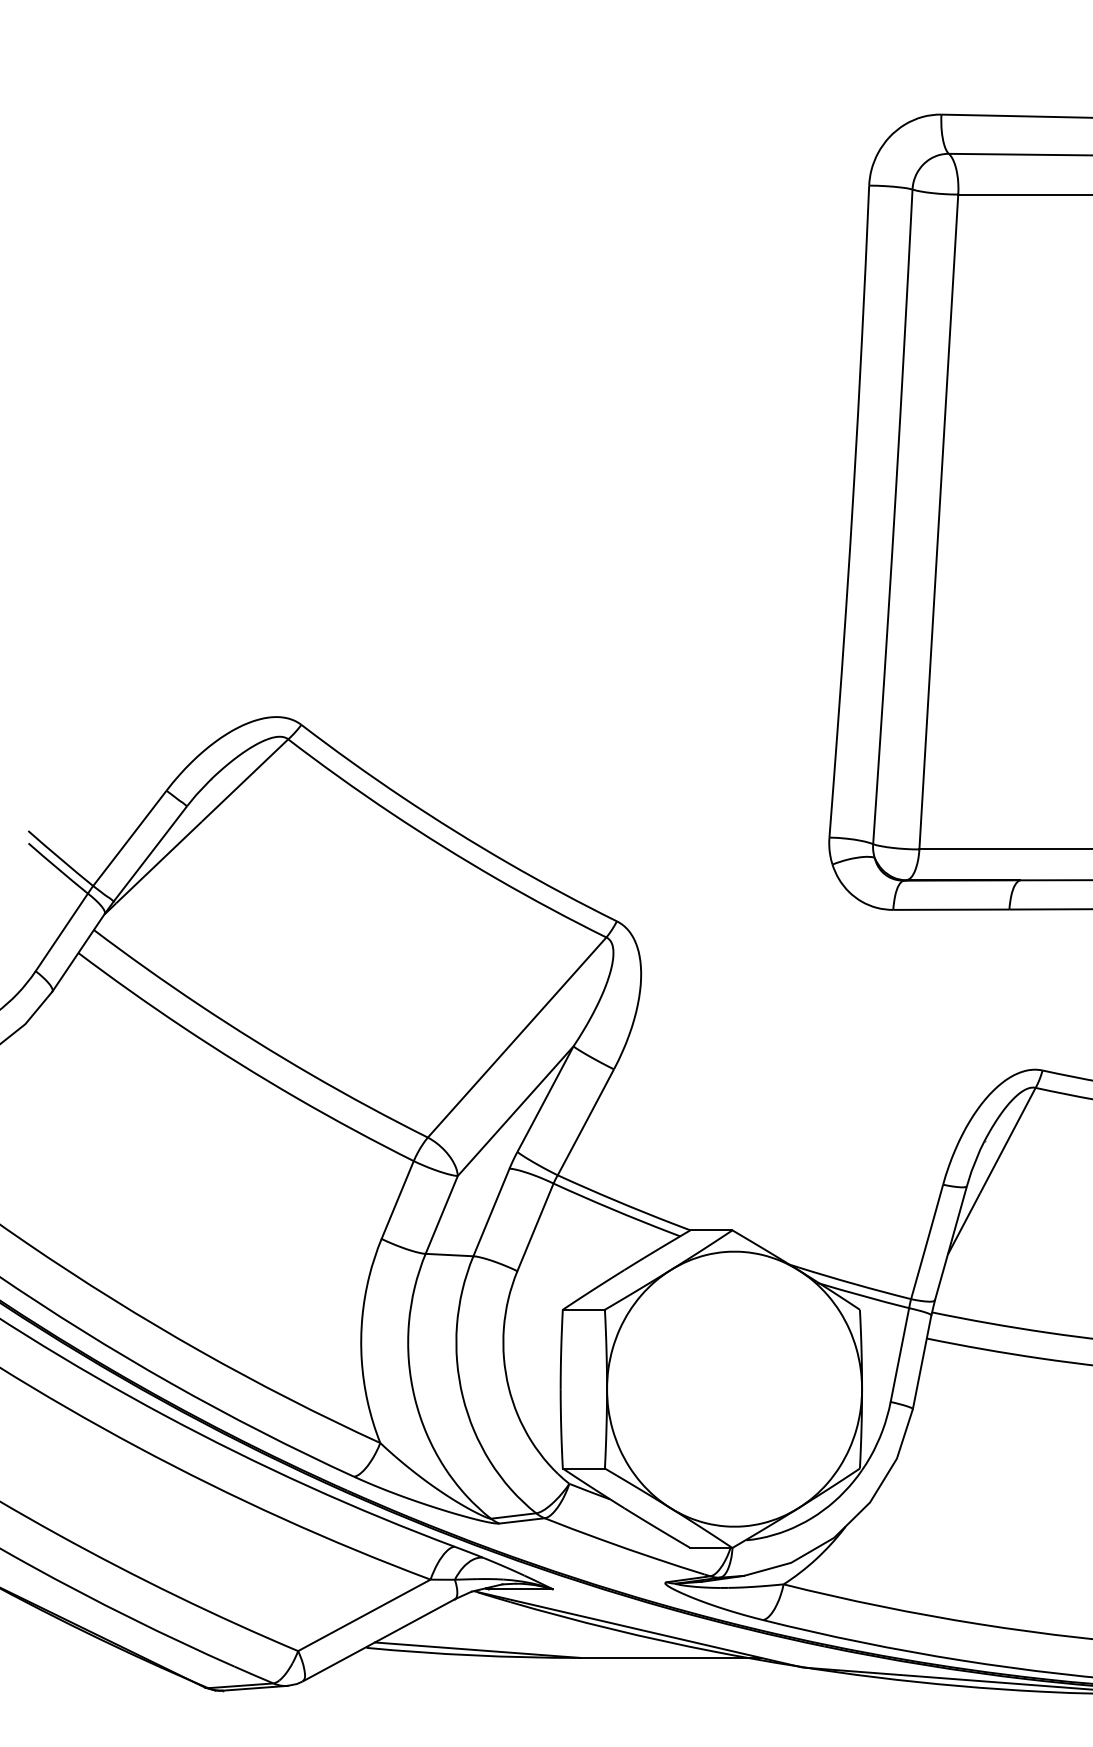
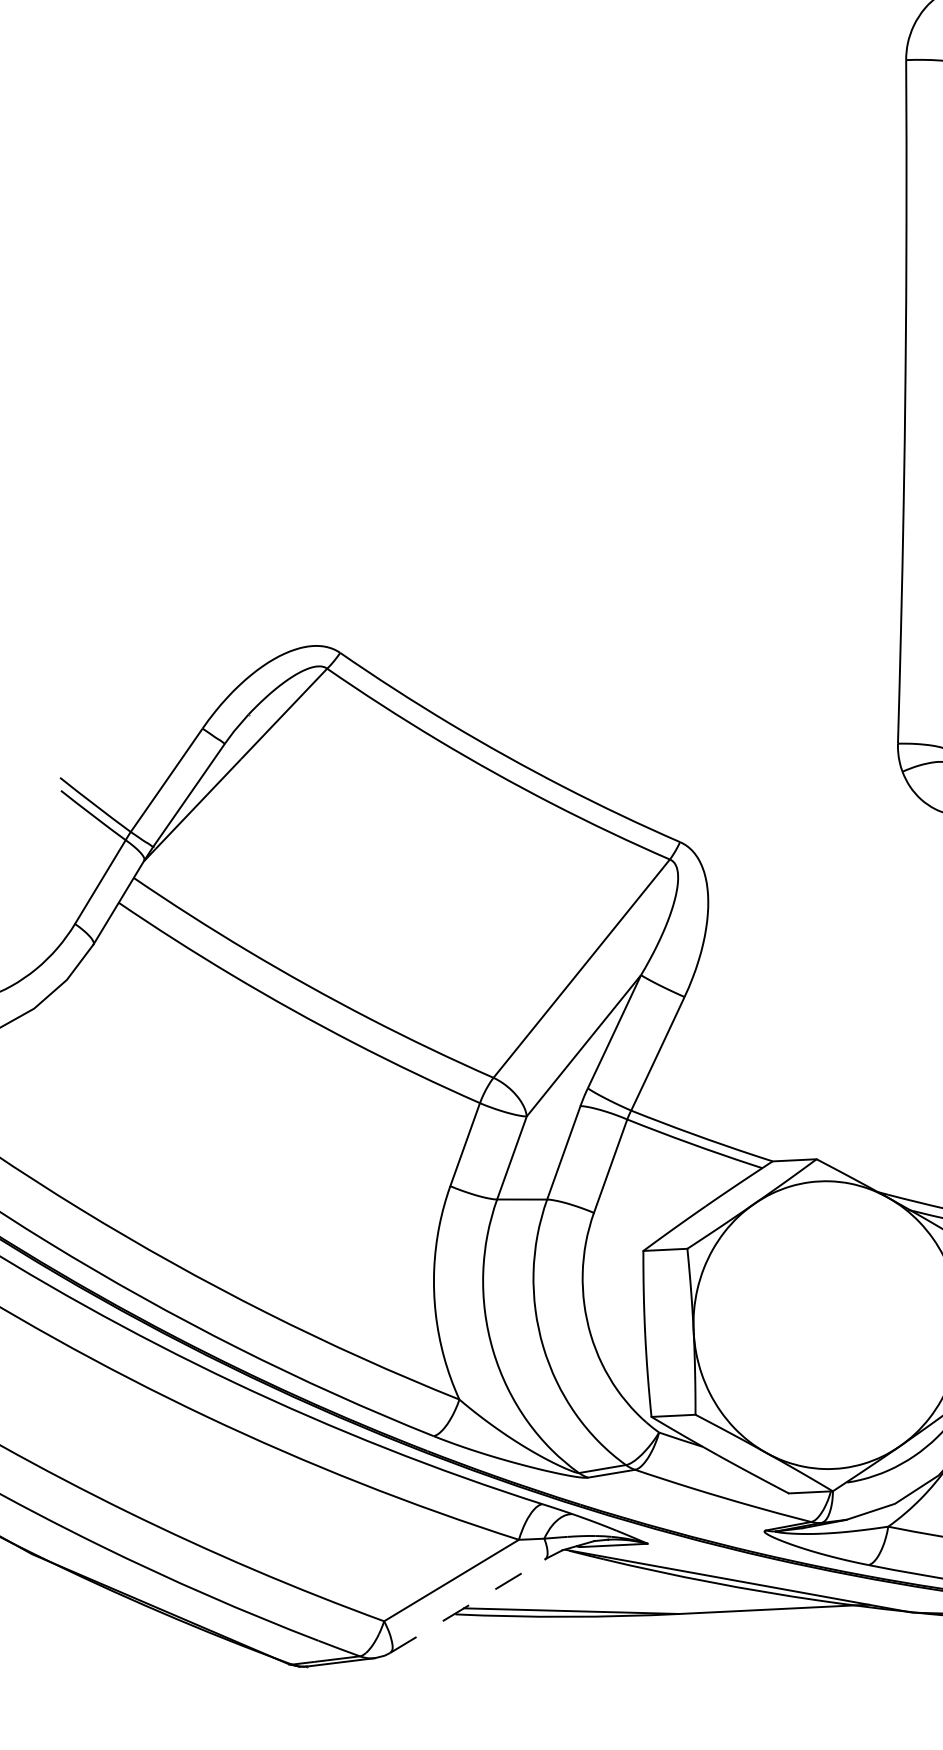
line: (378, 1640) -> (467, 1606), solid -> dashed

